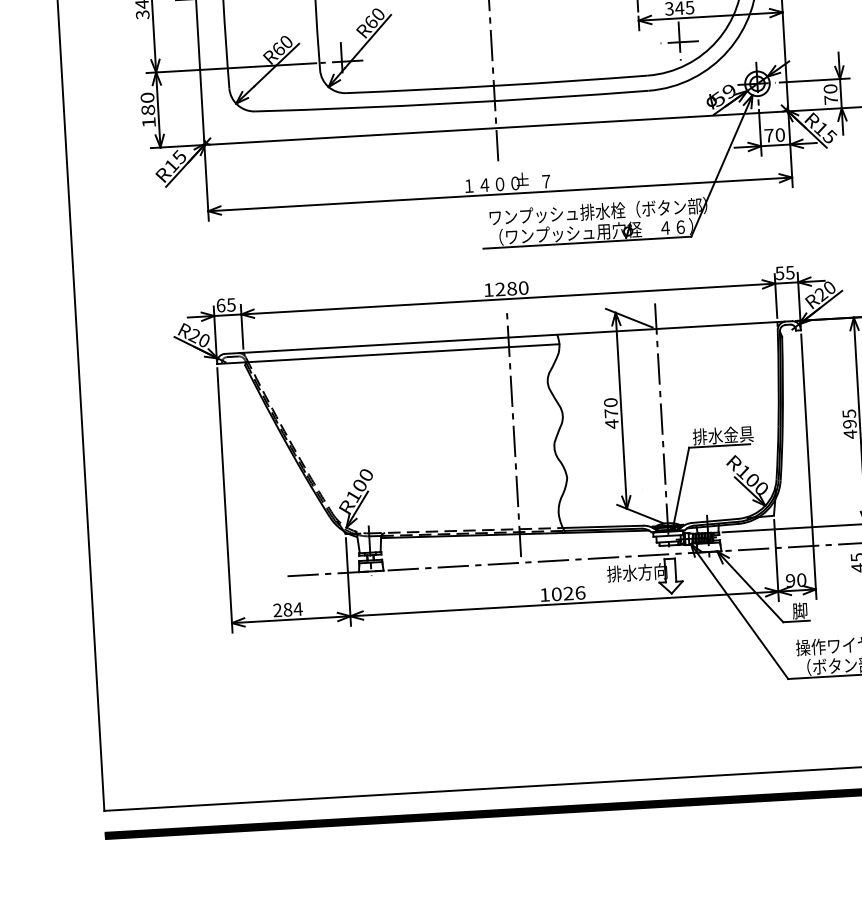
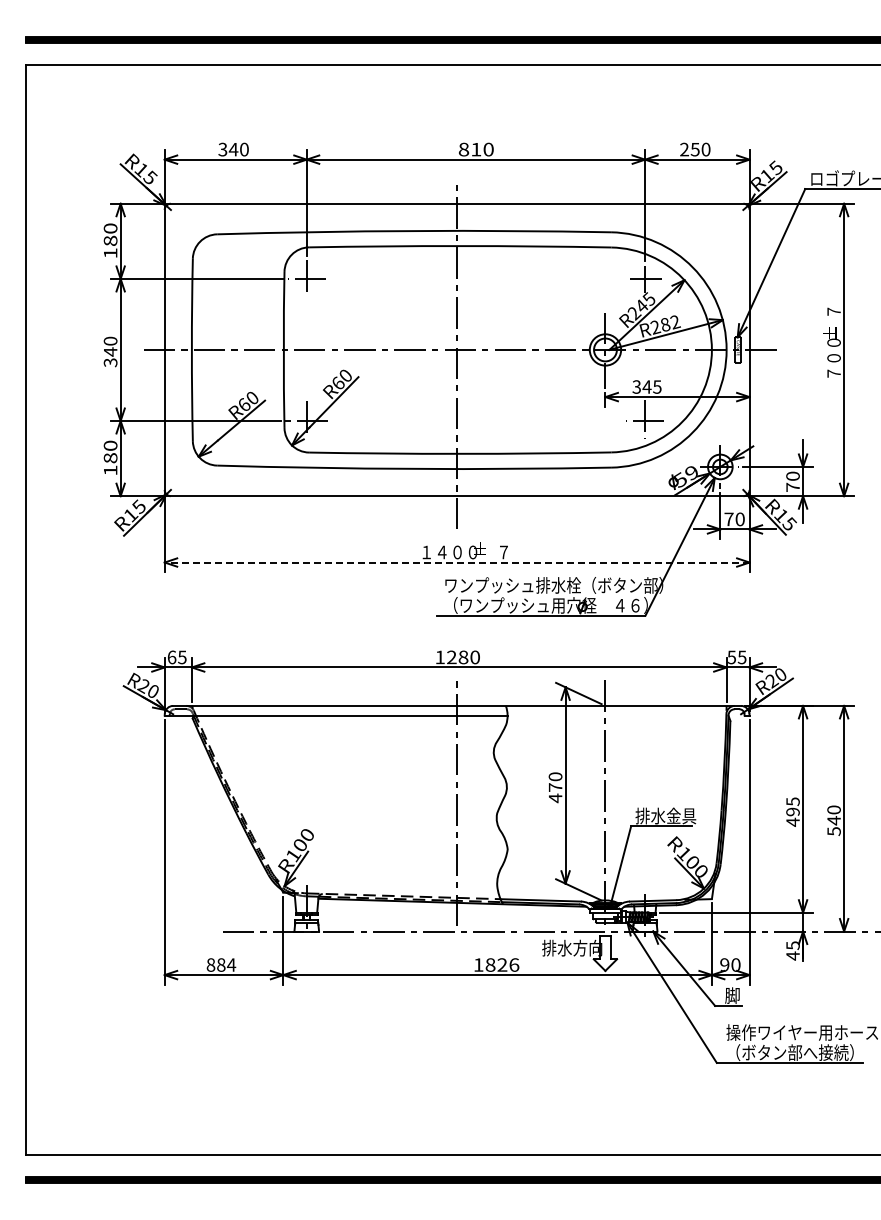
line: (499, 194) -> (456, 562), solid -> dashed
text: (556, 593) -> (490, 964), 1026 -> 1826
text: (277, 609) -> (210, 964), 284 -> 884

